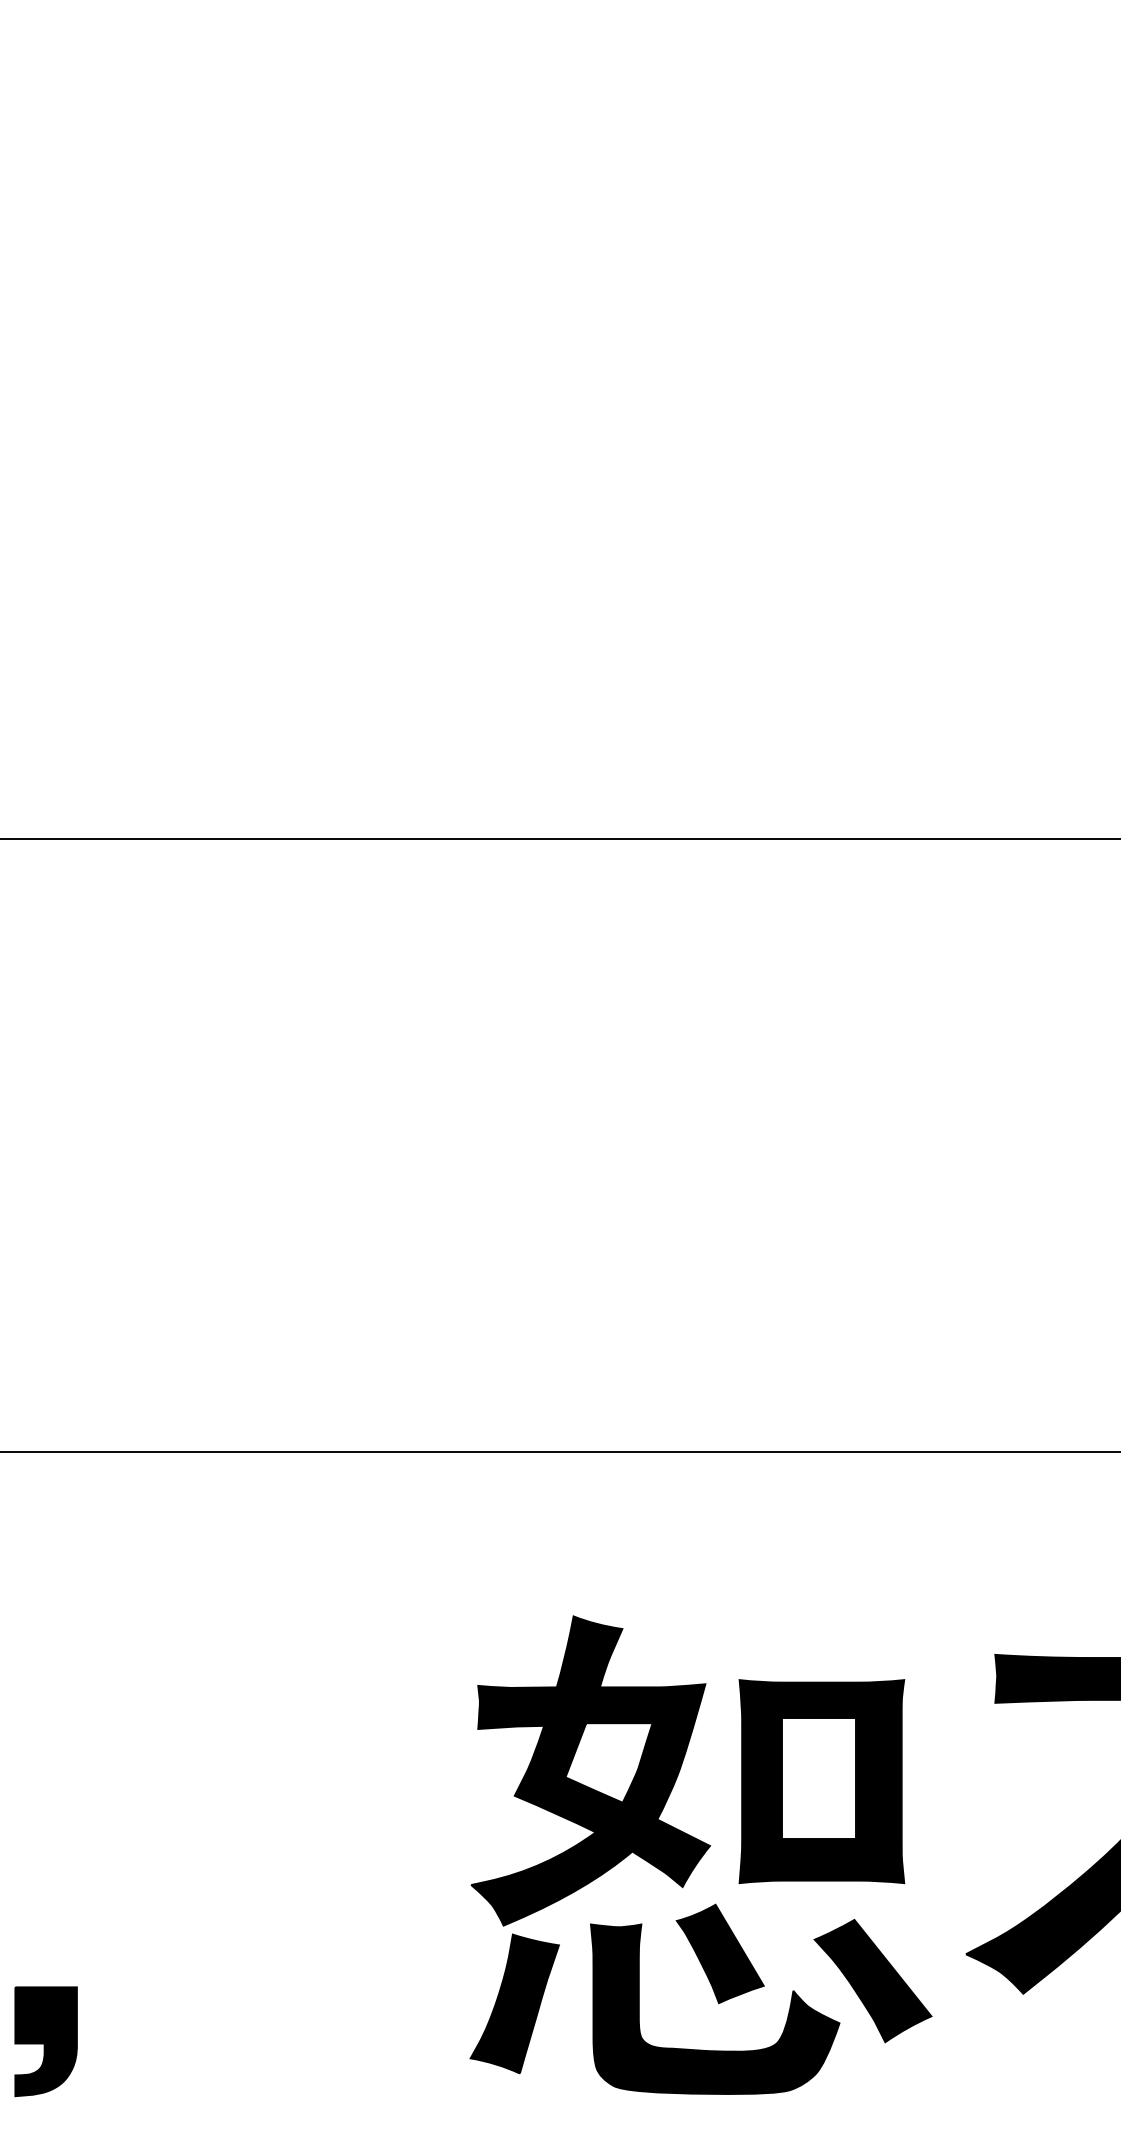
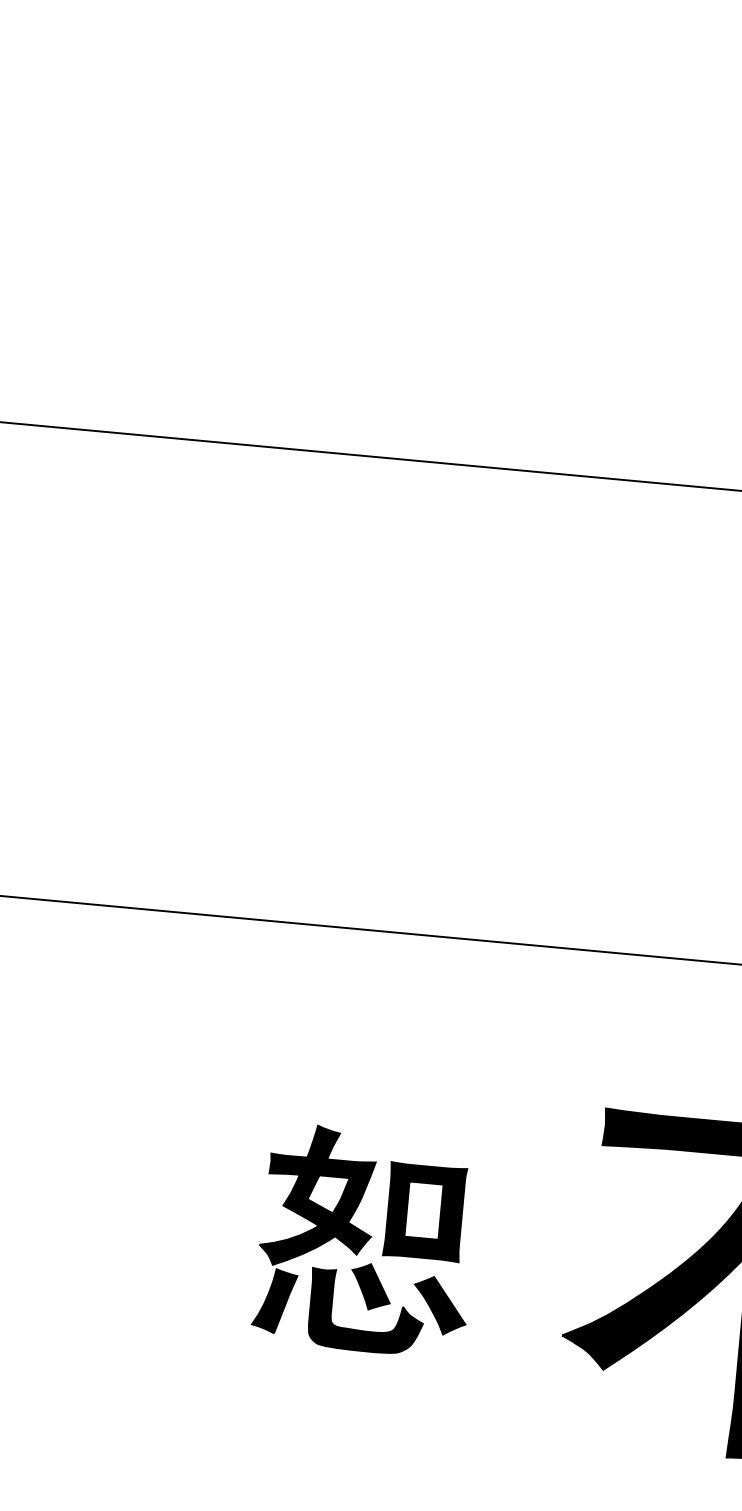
part: (700, 1854) -> (366, 1240), size x0.6

